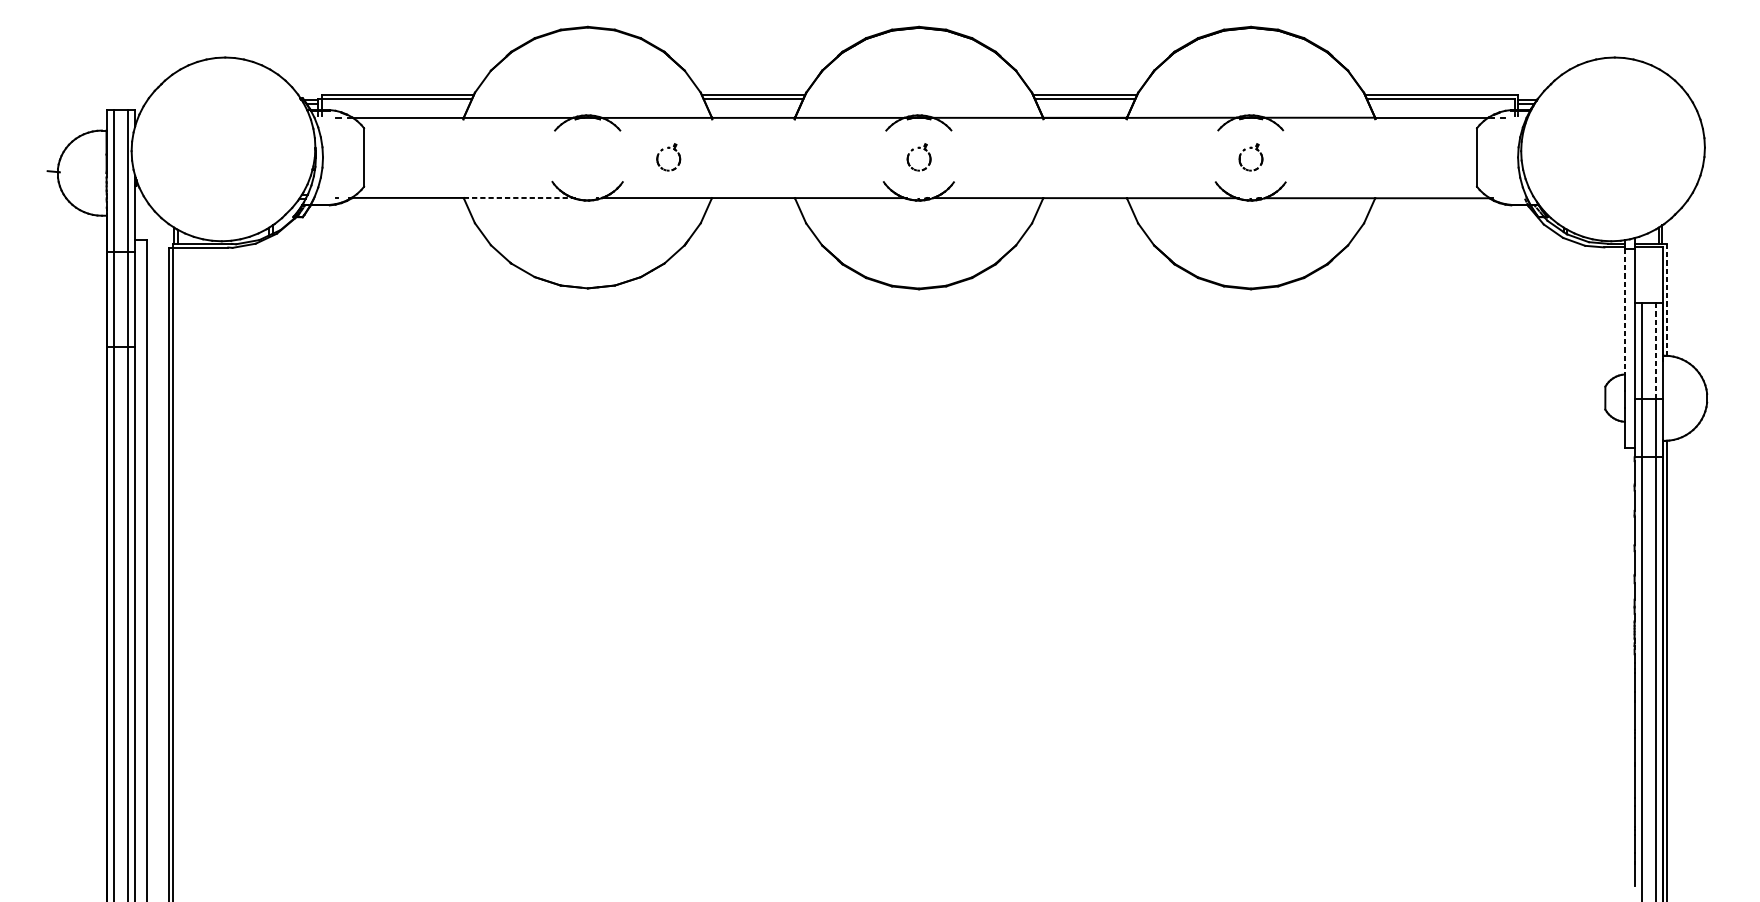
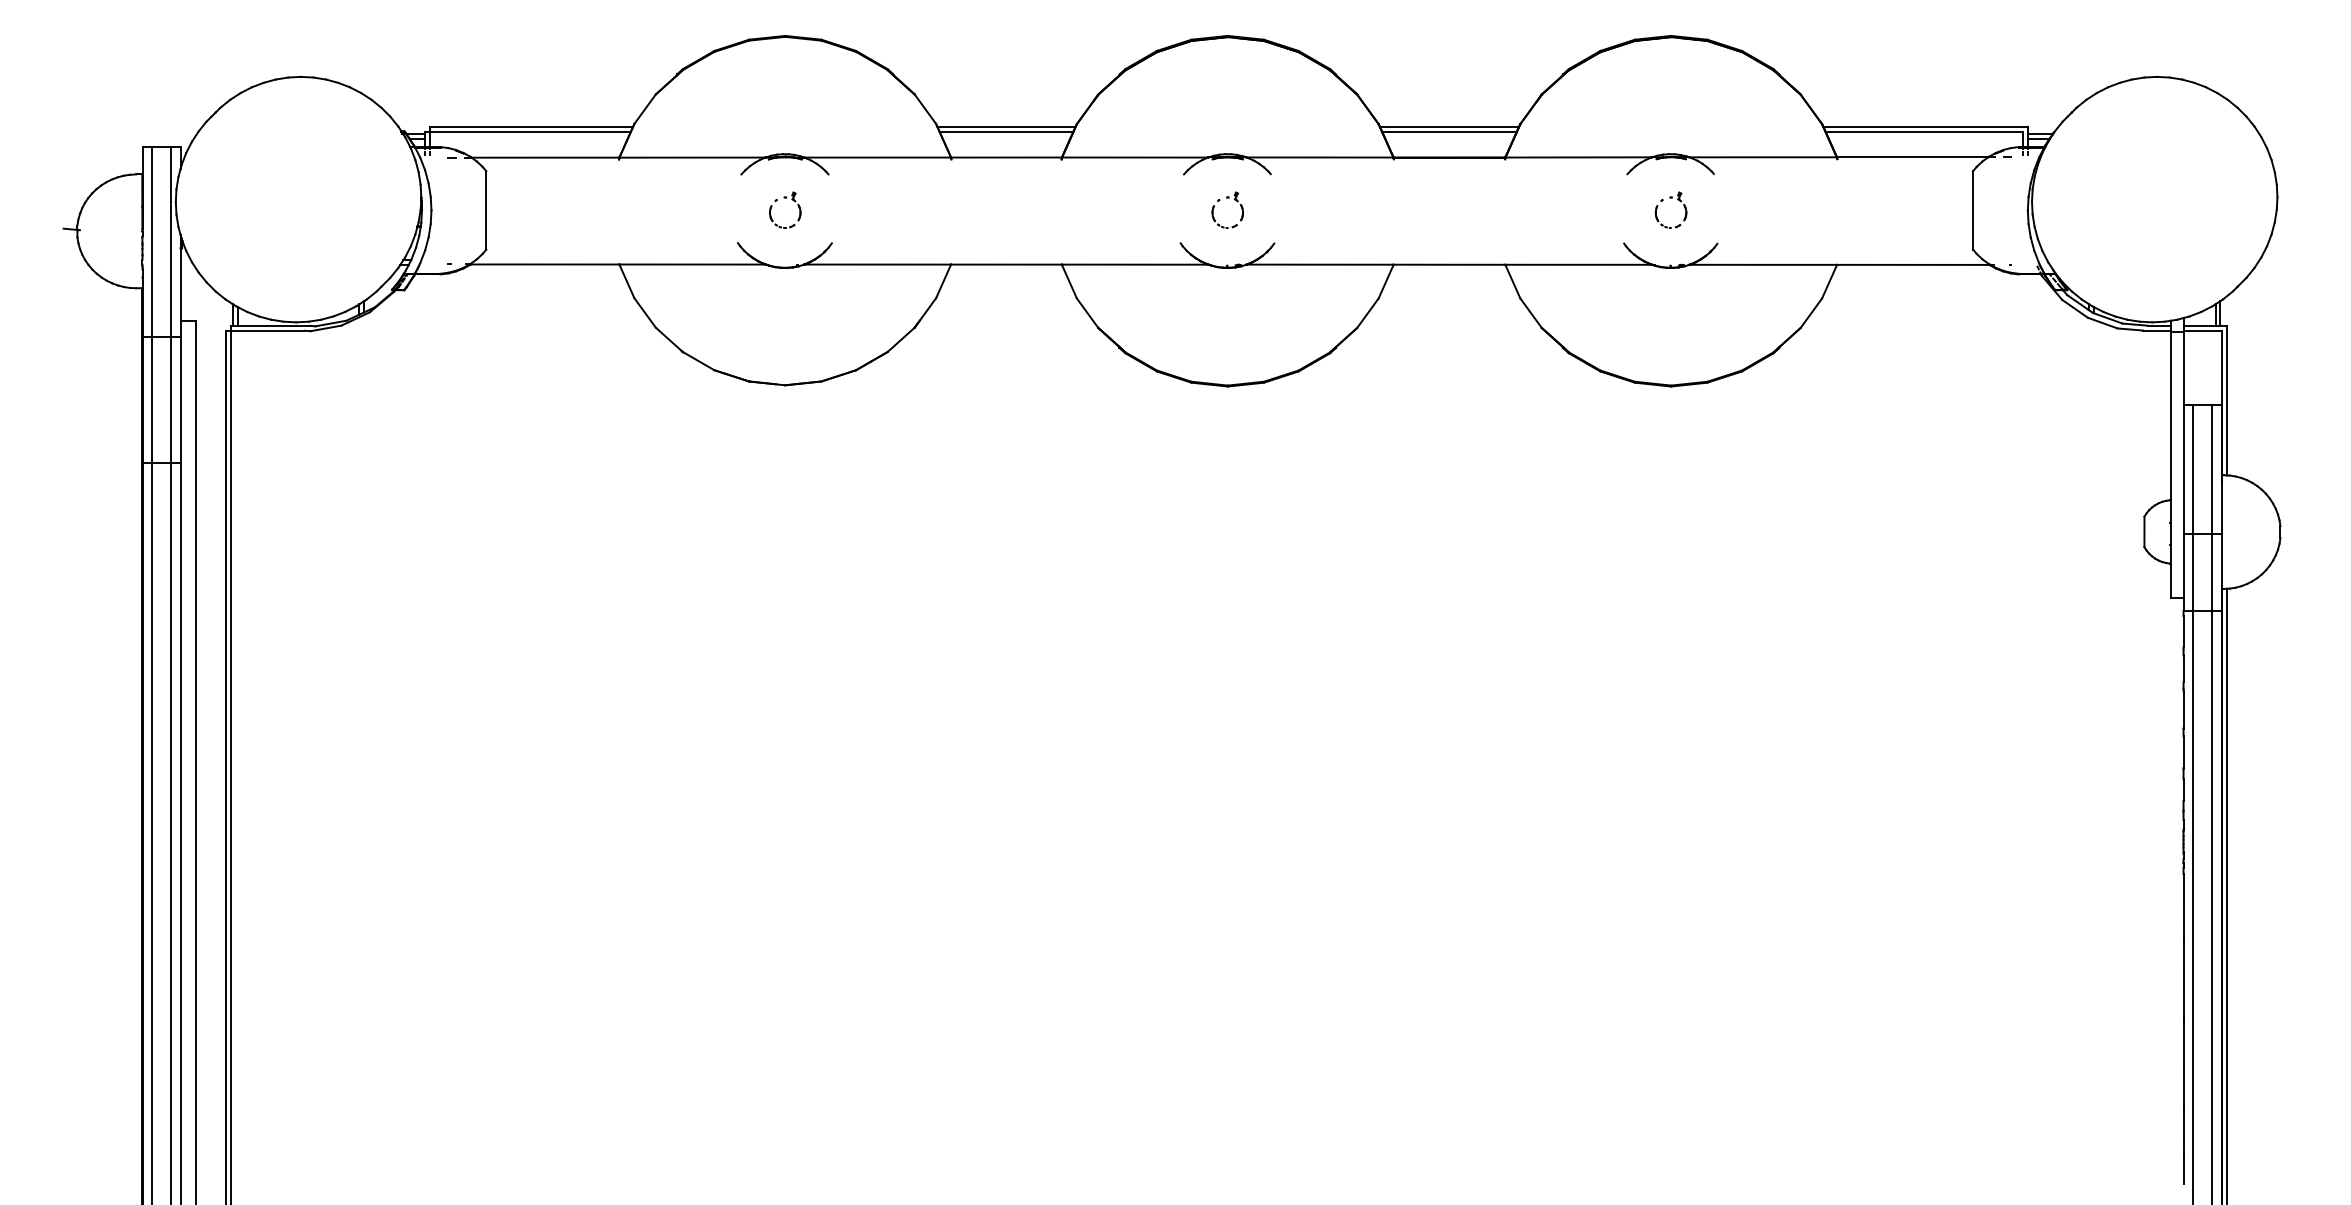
part: (668, 148) -> (785, 198), moved
line: (519, 197) -> (693, 264), dashed -> solid
line: (1666, 299) -> (2226, 400), dashed -> solid
line: (1624, 311) -> (2170, 416), dashed -> solid
line: (1656, 351) -> (2212, 469), dashed -> solid

